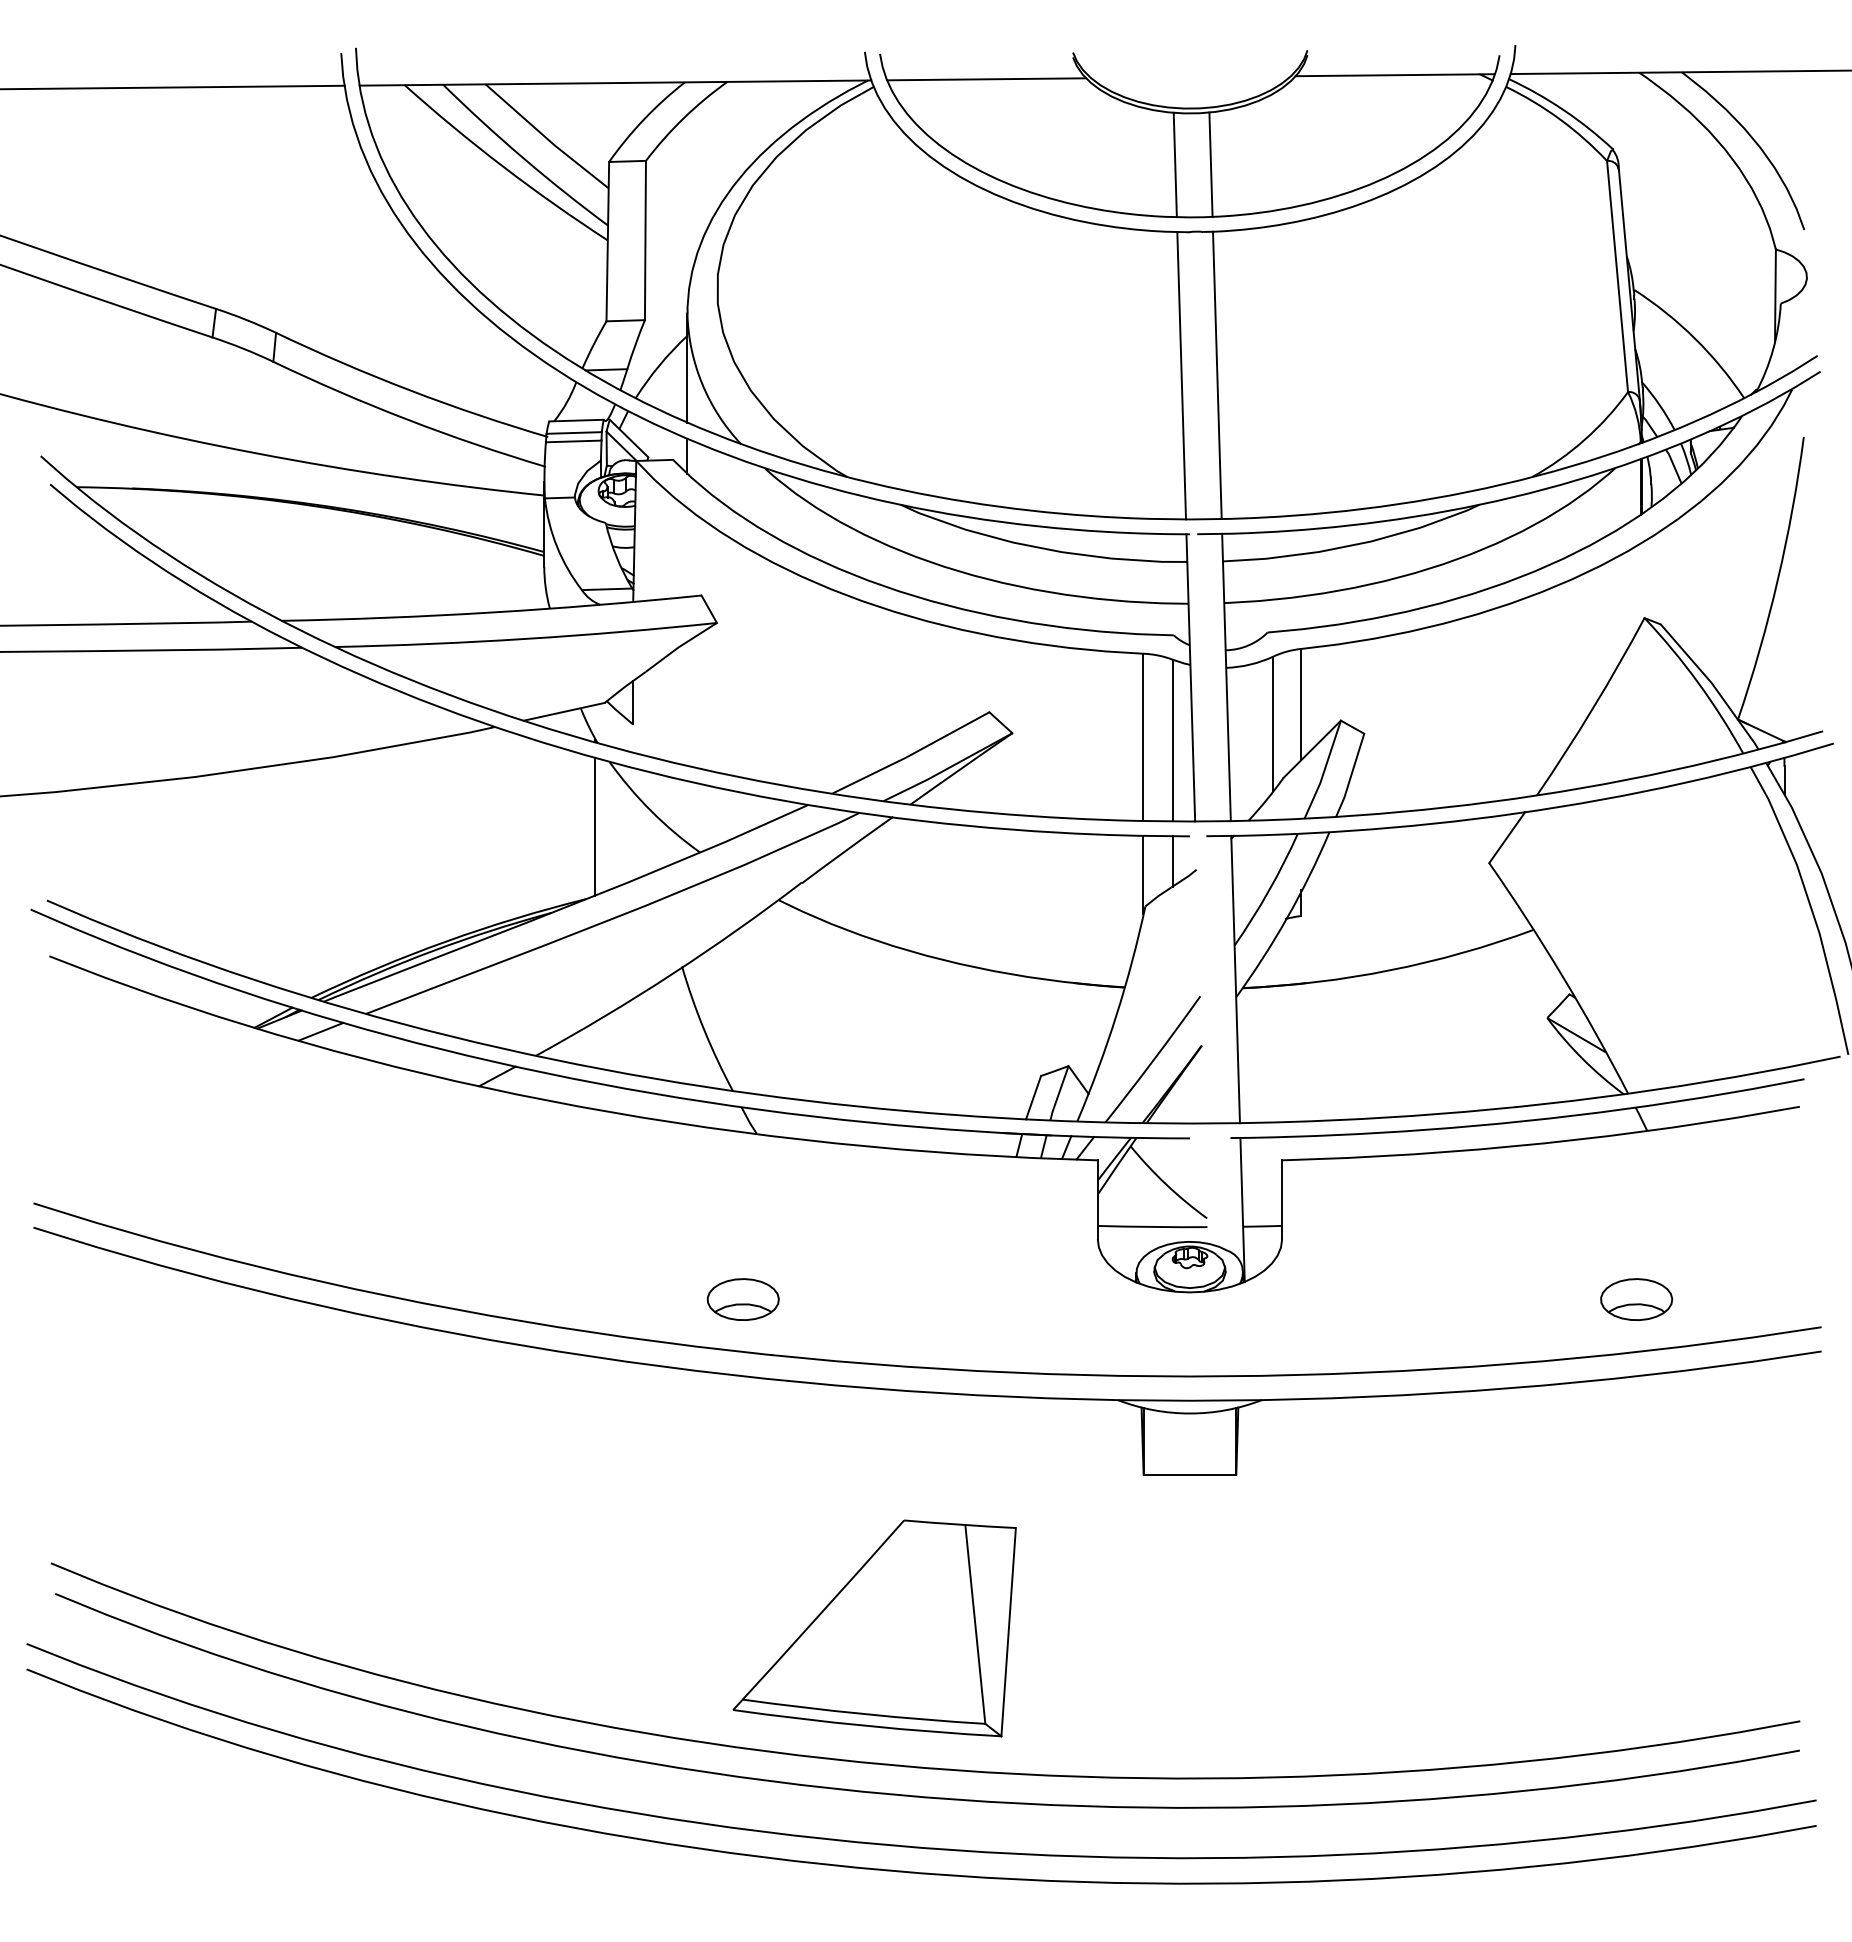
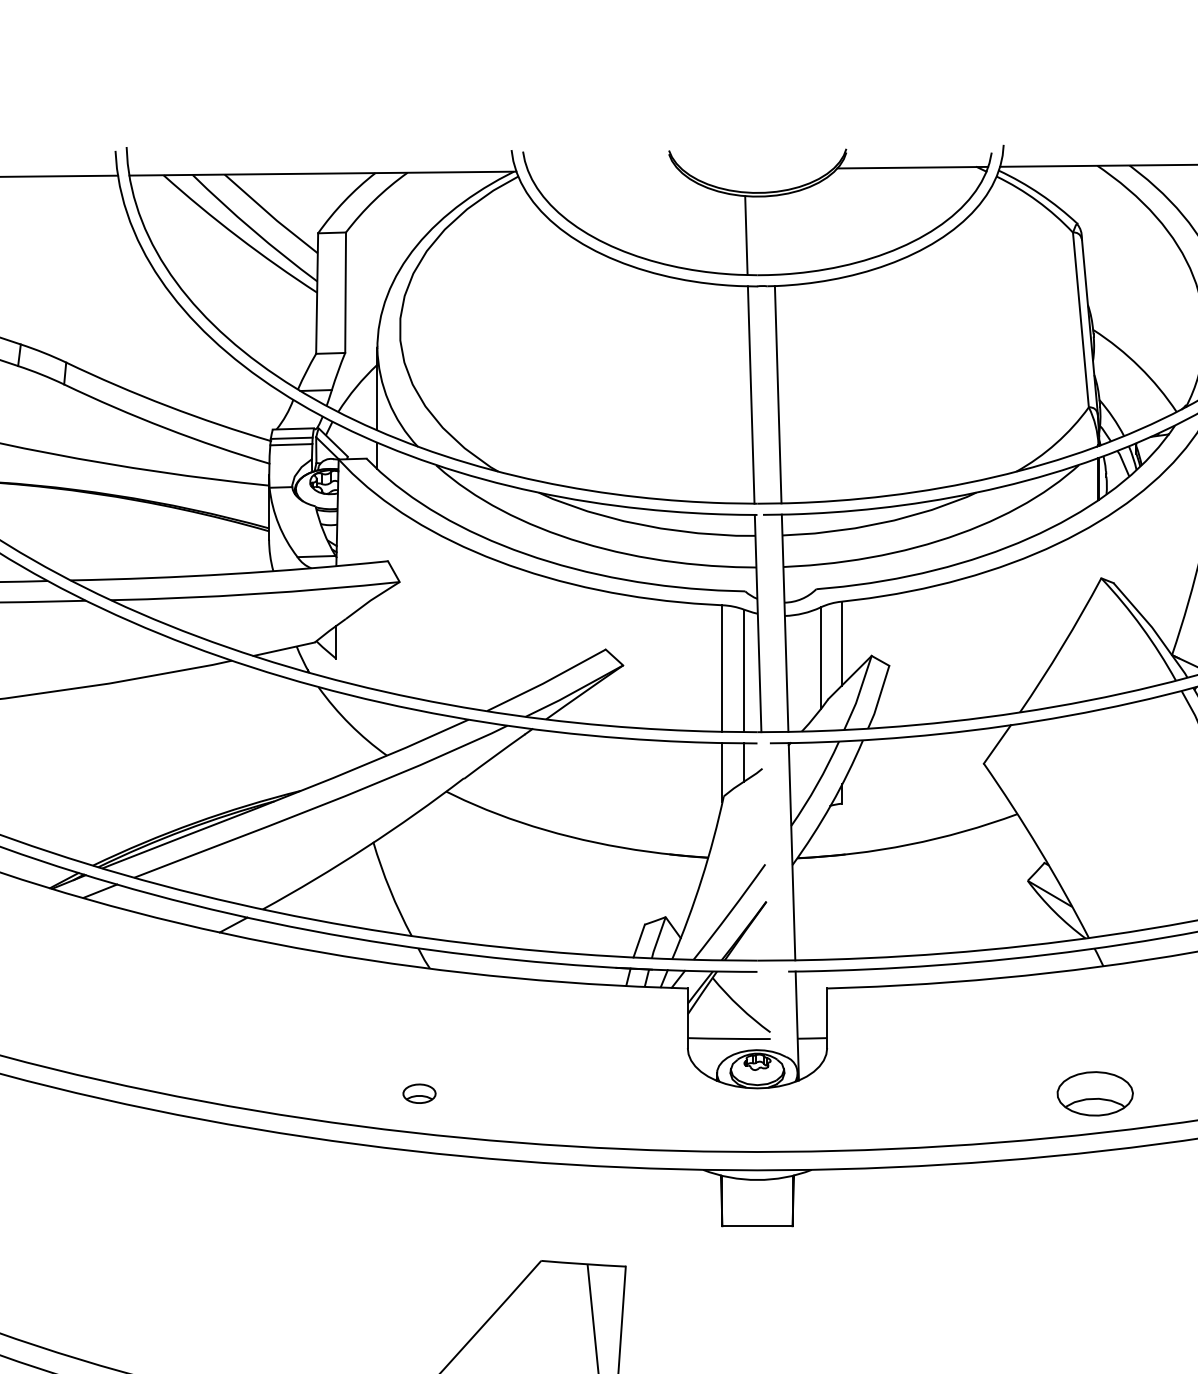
line: (986, 79) -> (603, 170), removed
line: (1210, 164) -> (773, 235), removed
line: (595, 826) -> (307, 735), removed
part: (742, 1299) -> (419, 1093), size x0.6
part: (1636, 1299) -> (1095, 1093), size x1.4

